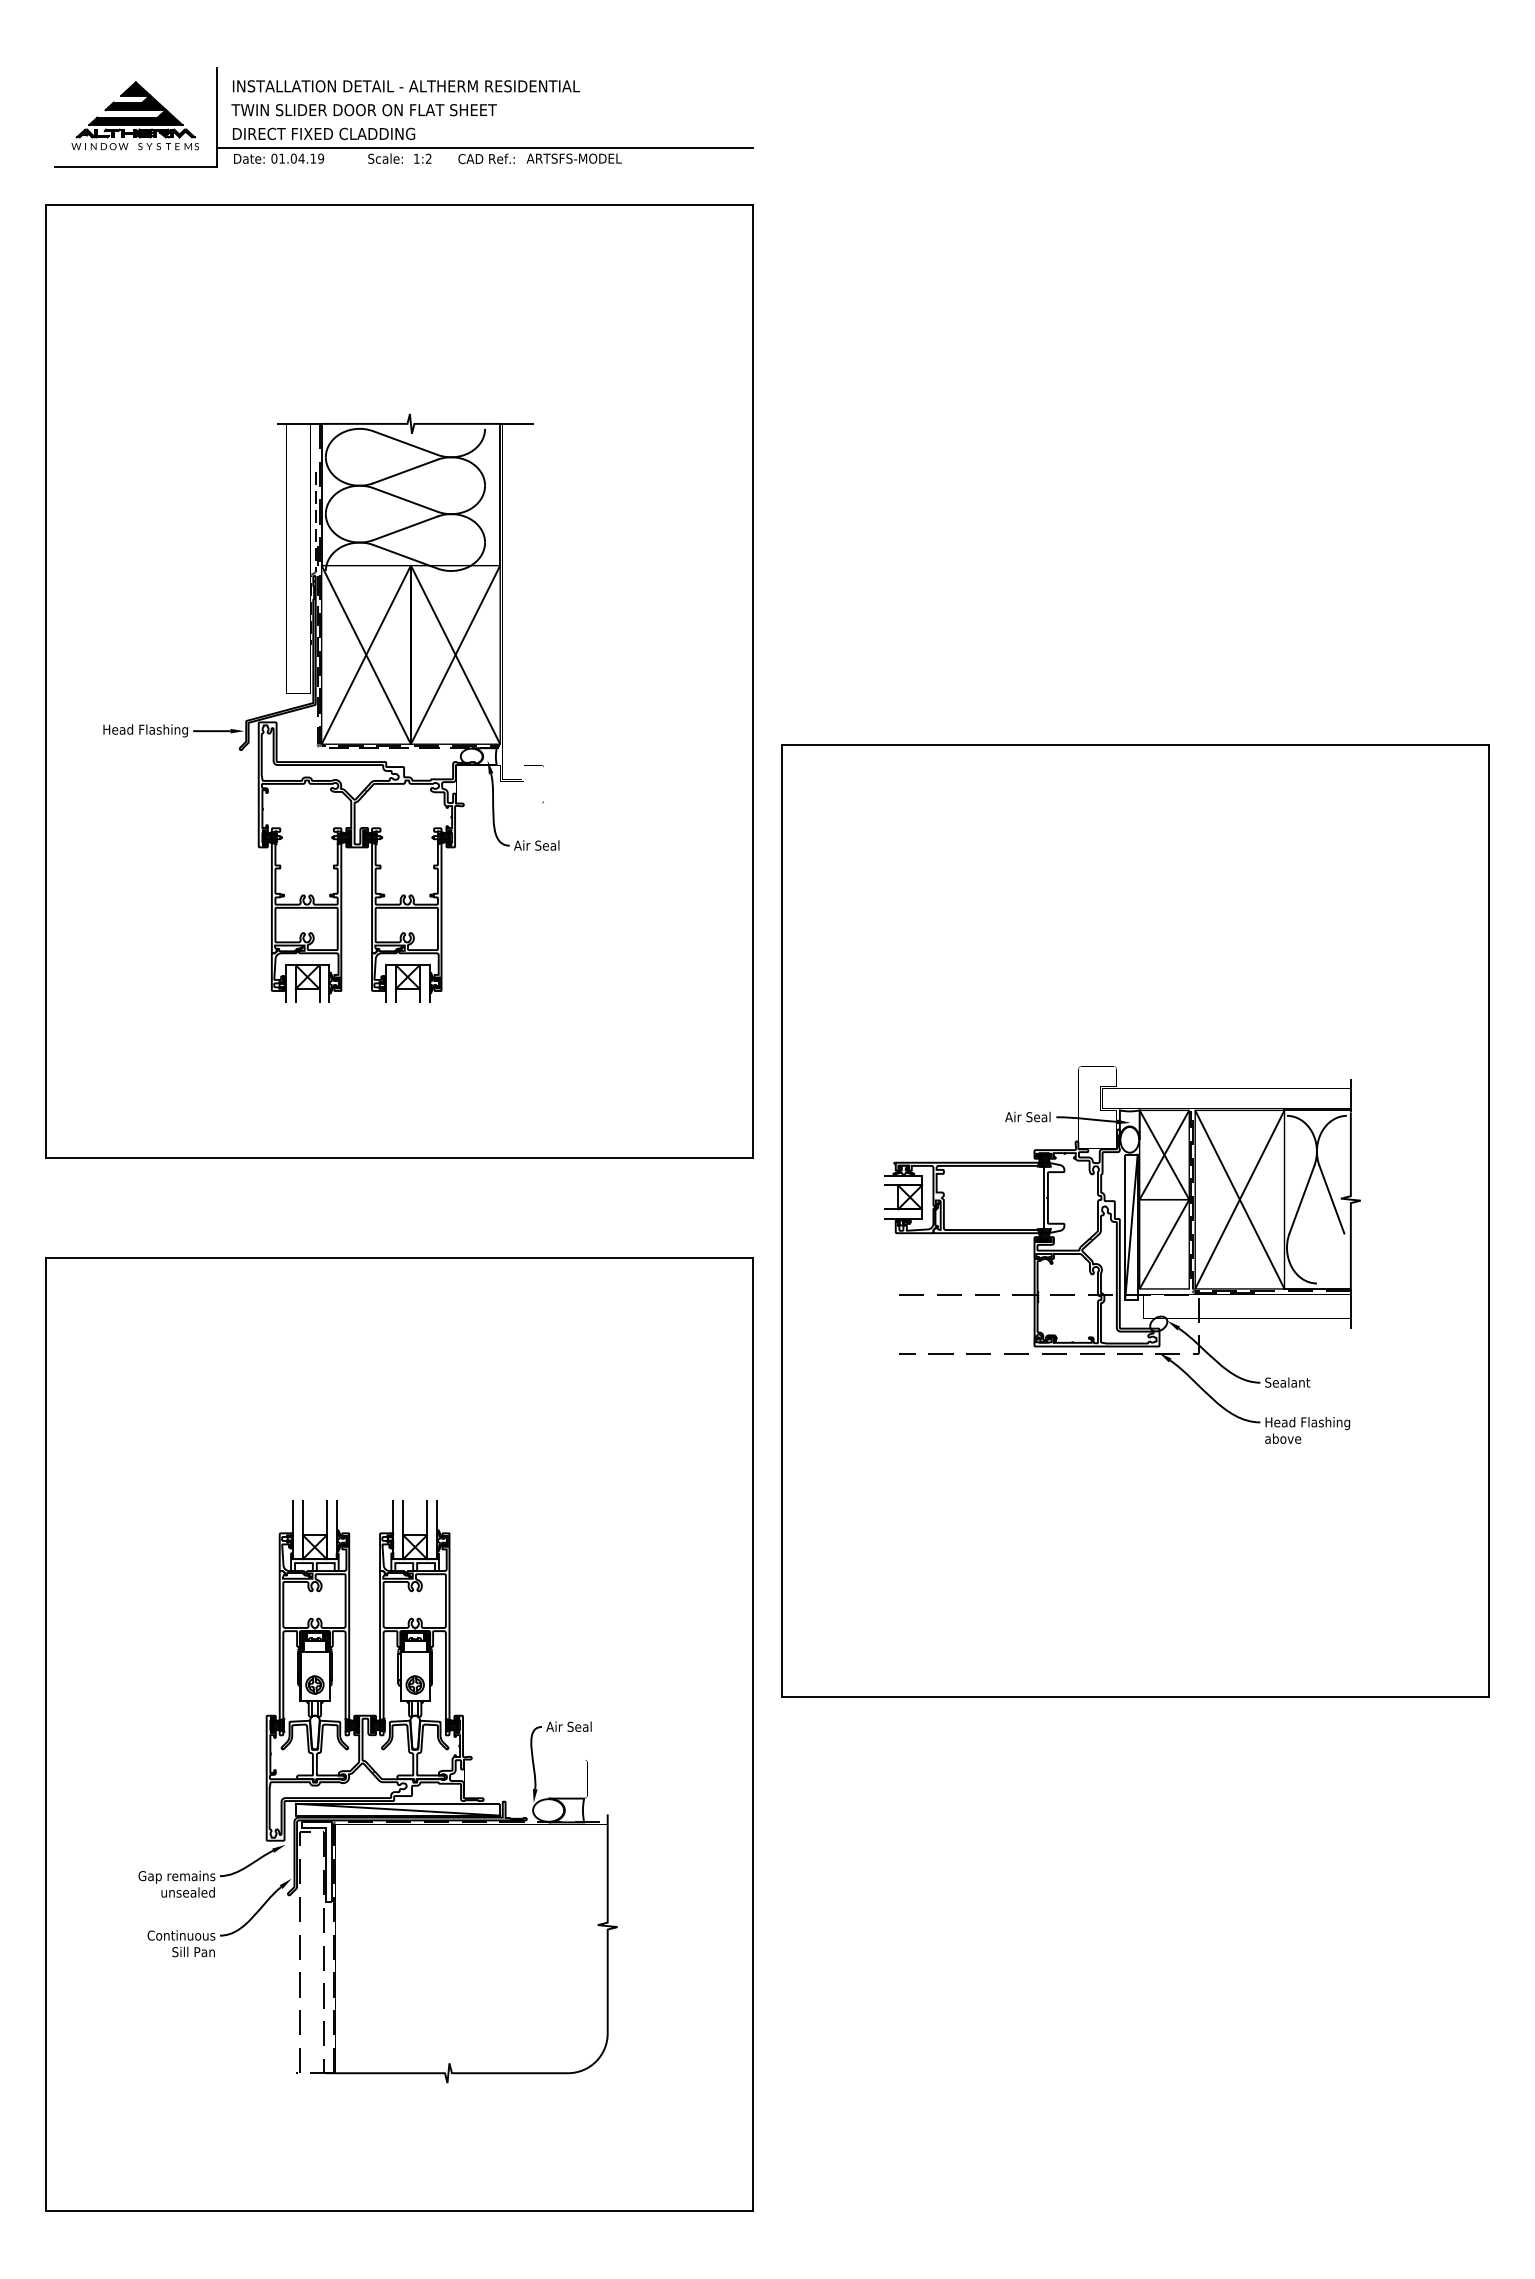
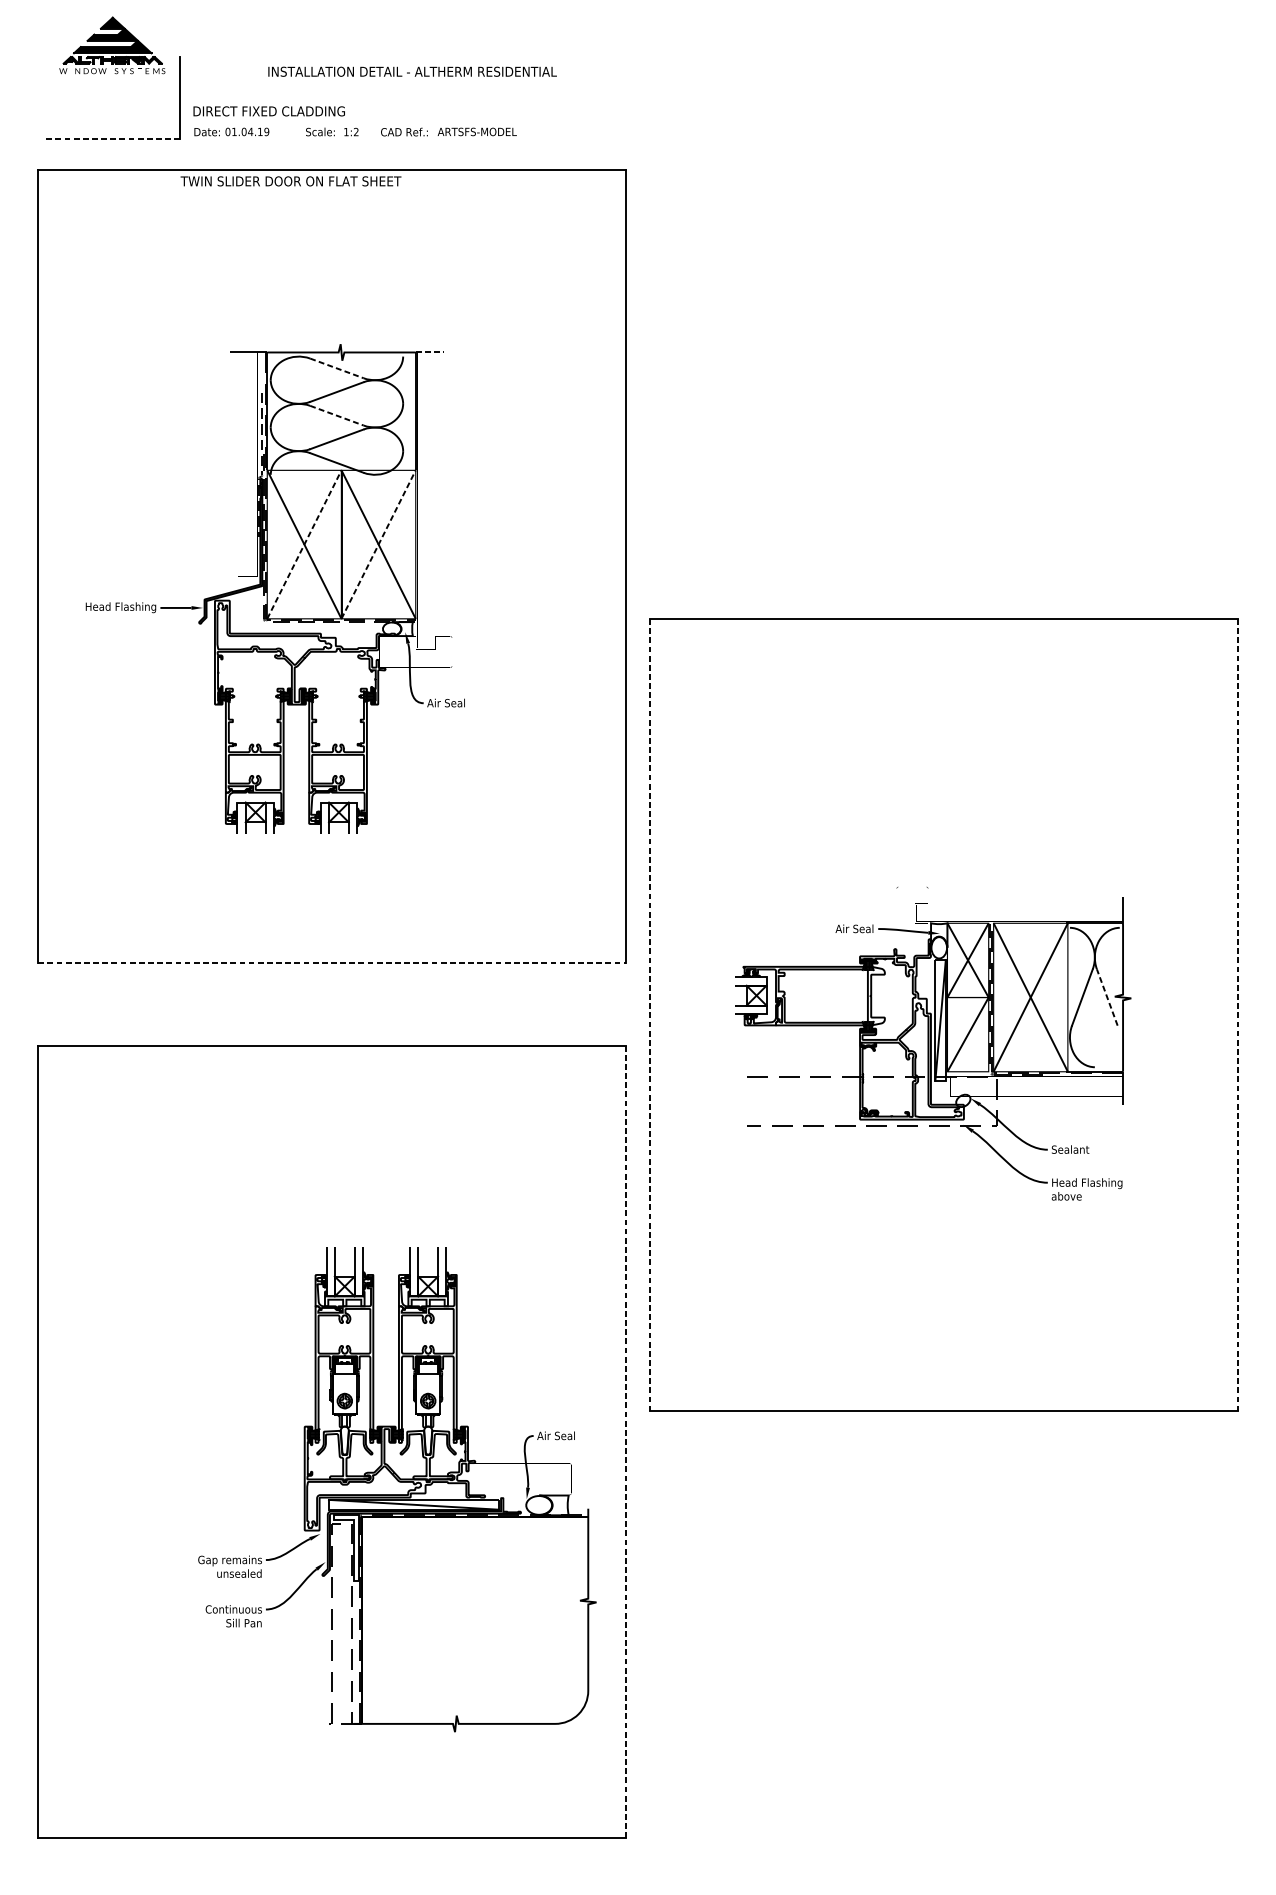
text: (406, 86) -> (412, 71), moved
text: (363, 110) -> (290, 181), moved
part: (134, 115) -> (111, 45), moved
line: (484, 148) -> (402, 123), removed
line: (135, 167) -> (112, 139), solid -> dashed
line: (517, 423) -> (430, 352), solid -> dashed
line: (405, 443) -> (336, 368), solid -> dashed
line: (405, 500) -> (336, 416), solid -> dashed
line: (366, 654) -> (304, 544), solid -> dashed
line: (455, 654) -> (378, 544), solid -> dashed
line: (399, 1157) -> (332, 962), solid -> dashed
line: (1331, 1199) -> (1106, 997), solid -> dashed
line: (1488, 1220) -> (1237, 1014), solid -> dashed
line: (782, 1221) -> (650, 1015), solid -> dashed
line: (752, 1733) -> (625, 1441), solid -> dashed
part: (377, 1791) -> (396, 1489), moved

